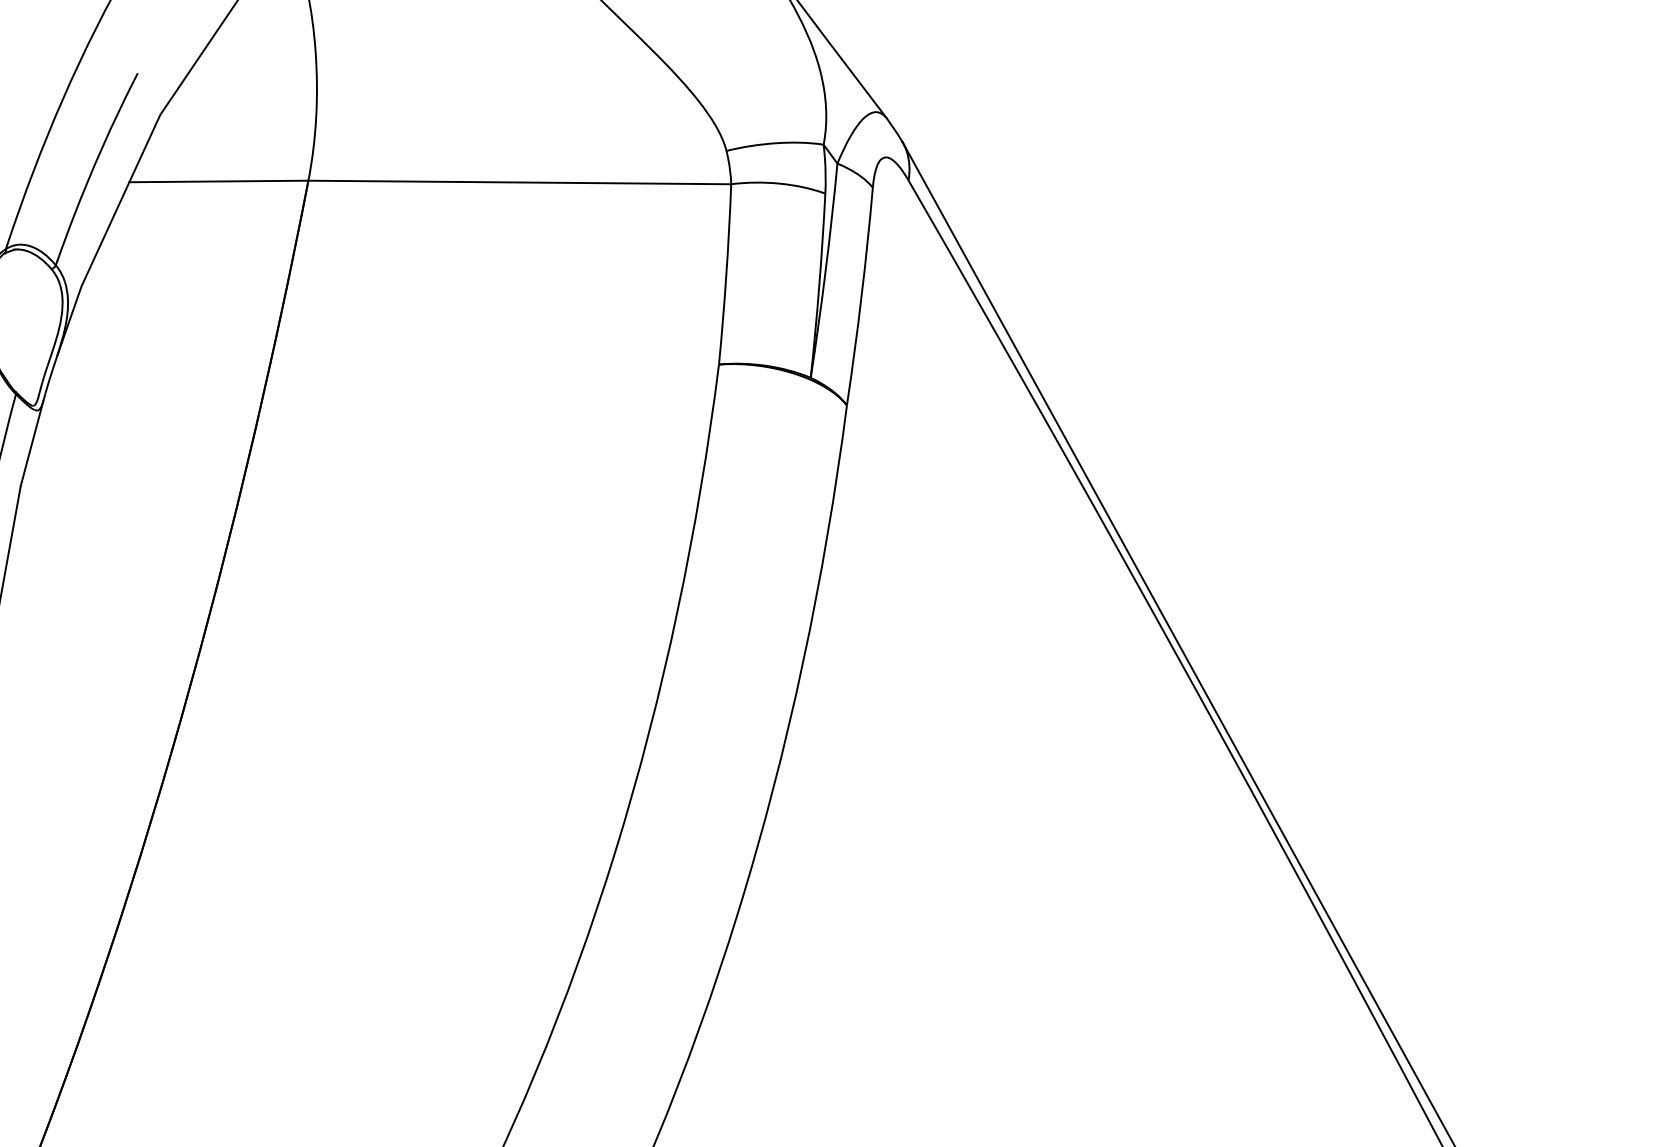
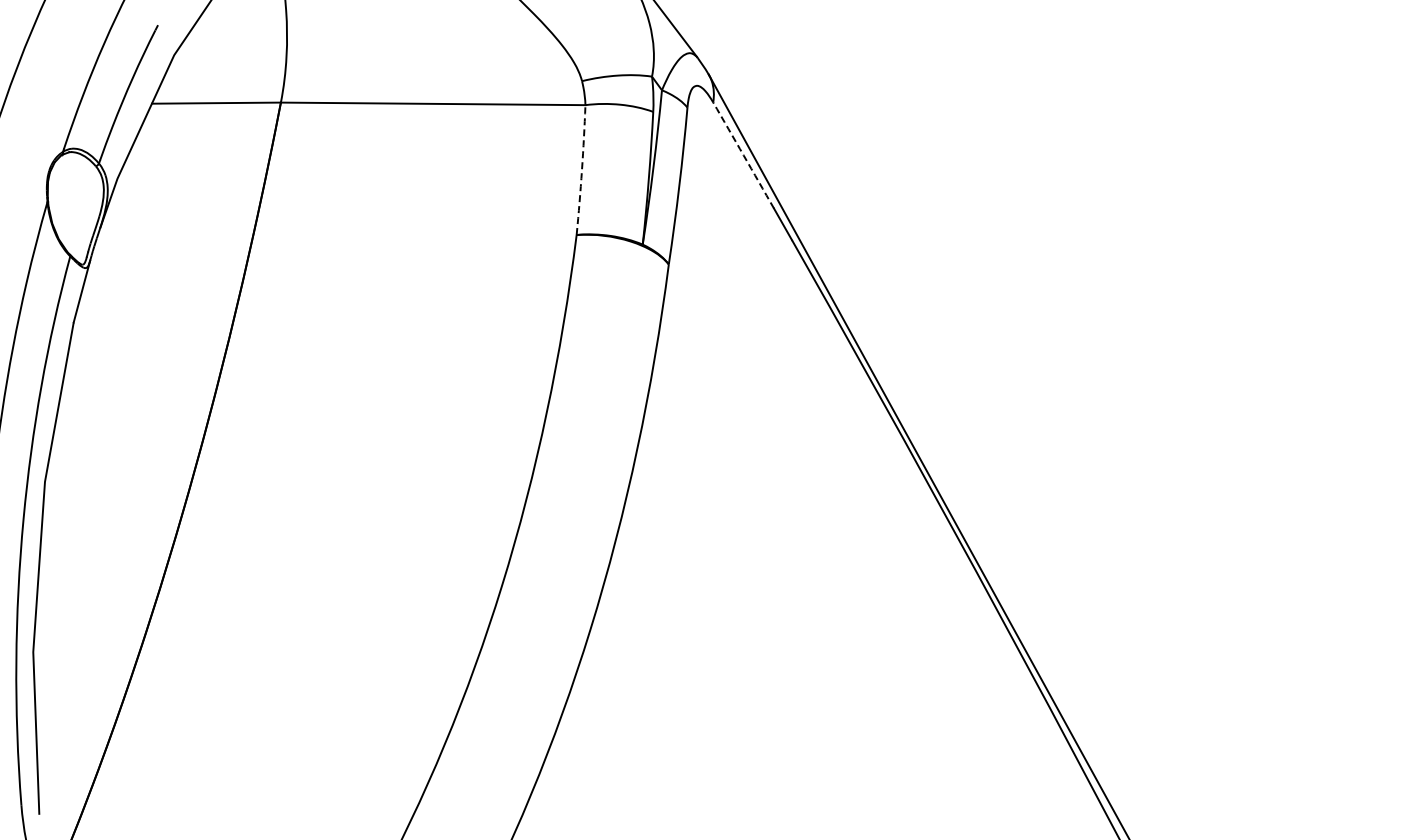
arc: (950, 254) -> (743, 155), solid -> dashed
arc: (725, 274) -> (581, 170), solid -> dashed

